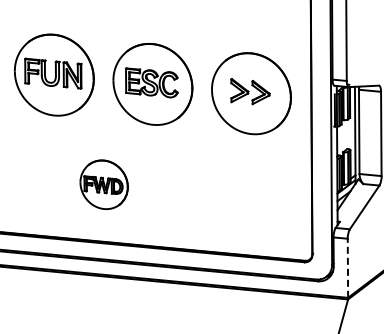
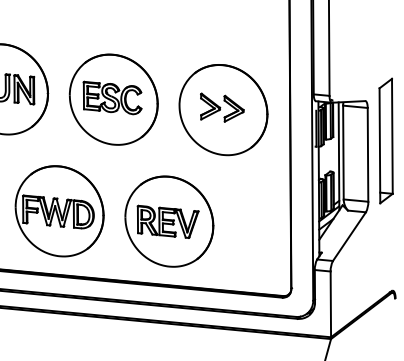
part: (103, 184) -> (58, 211), size x1.67
part: (202, 193) -> (168, 221), added
line: (347, 268) -> (330, 304), dashed -> solid

